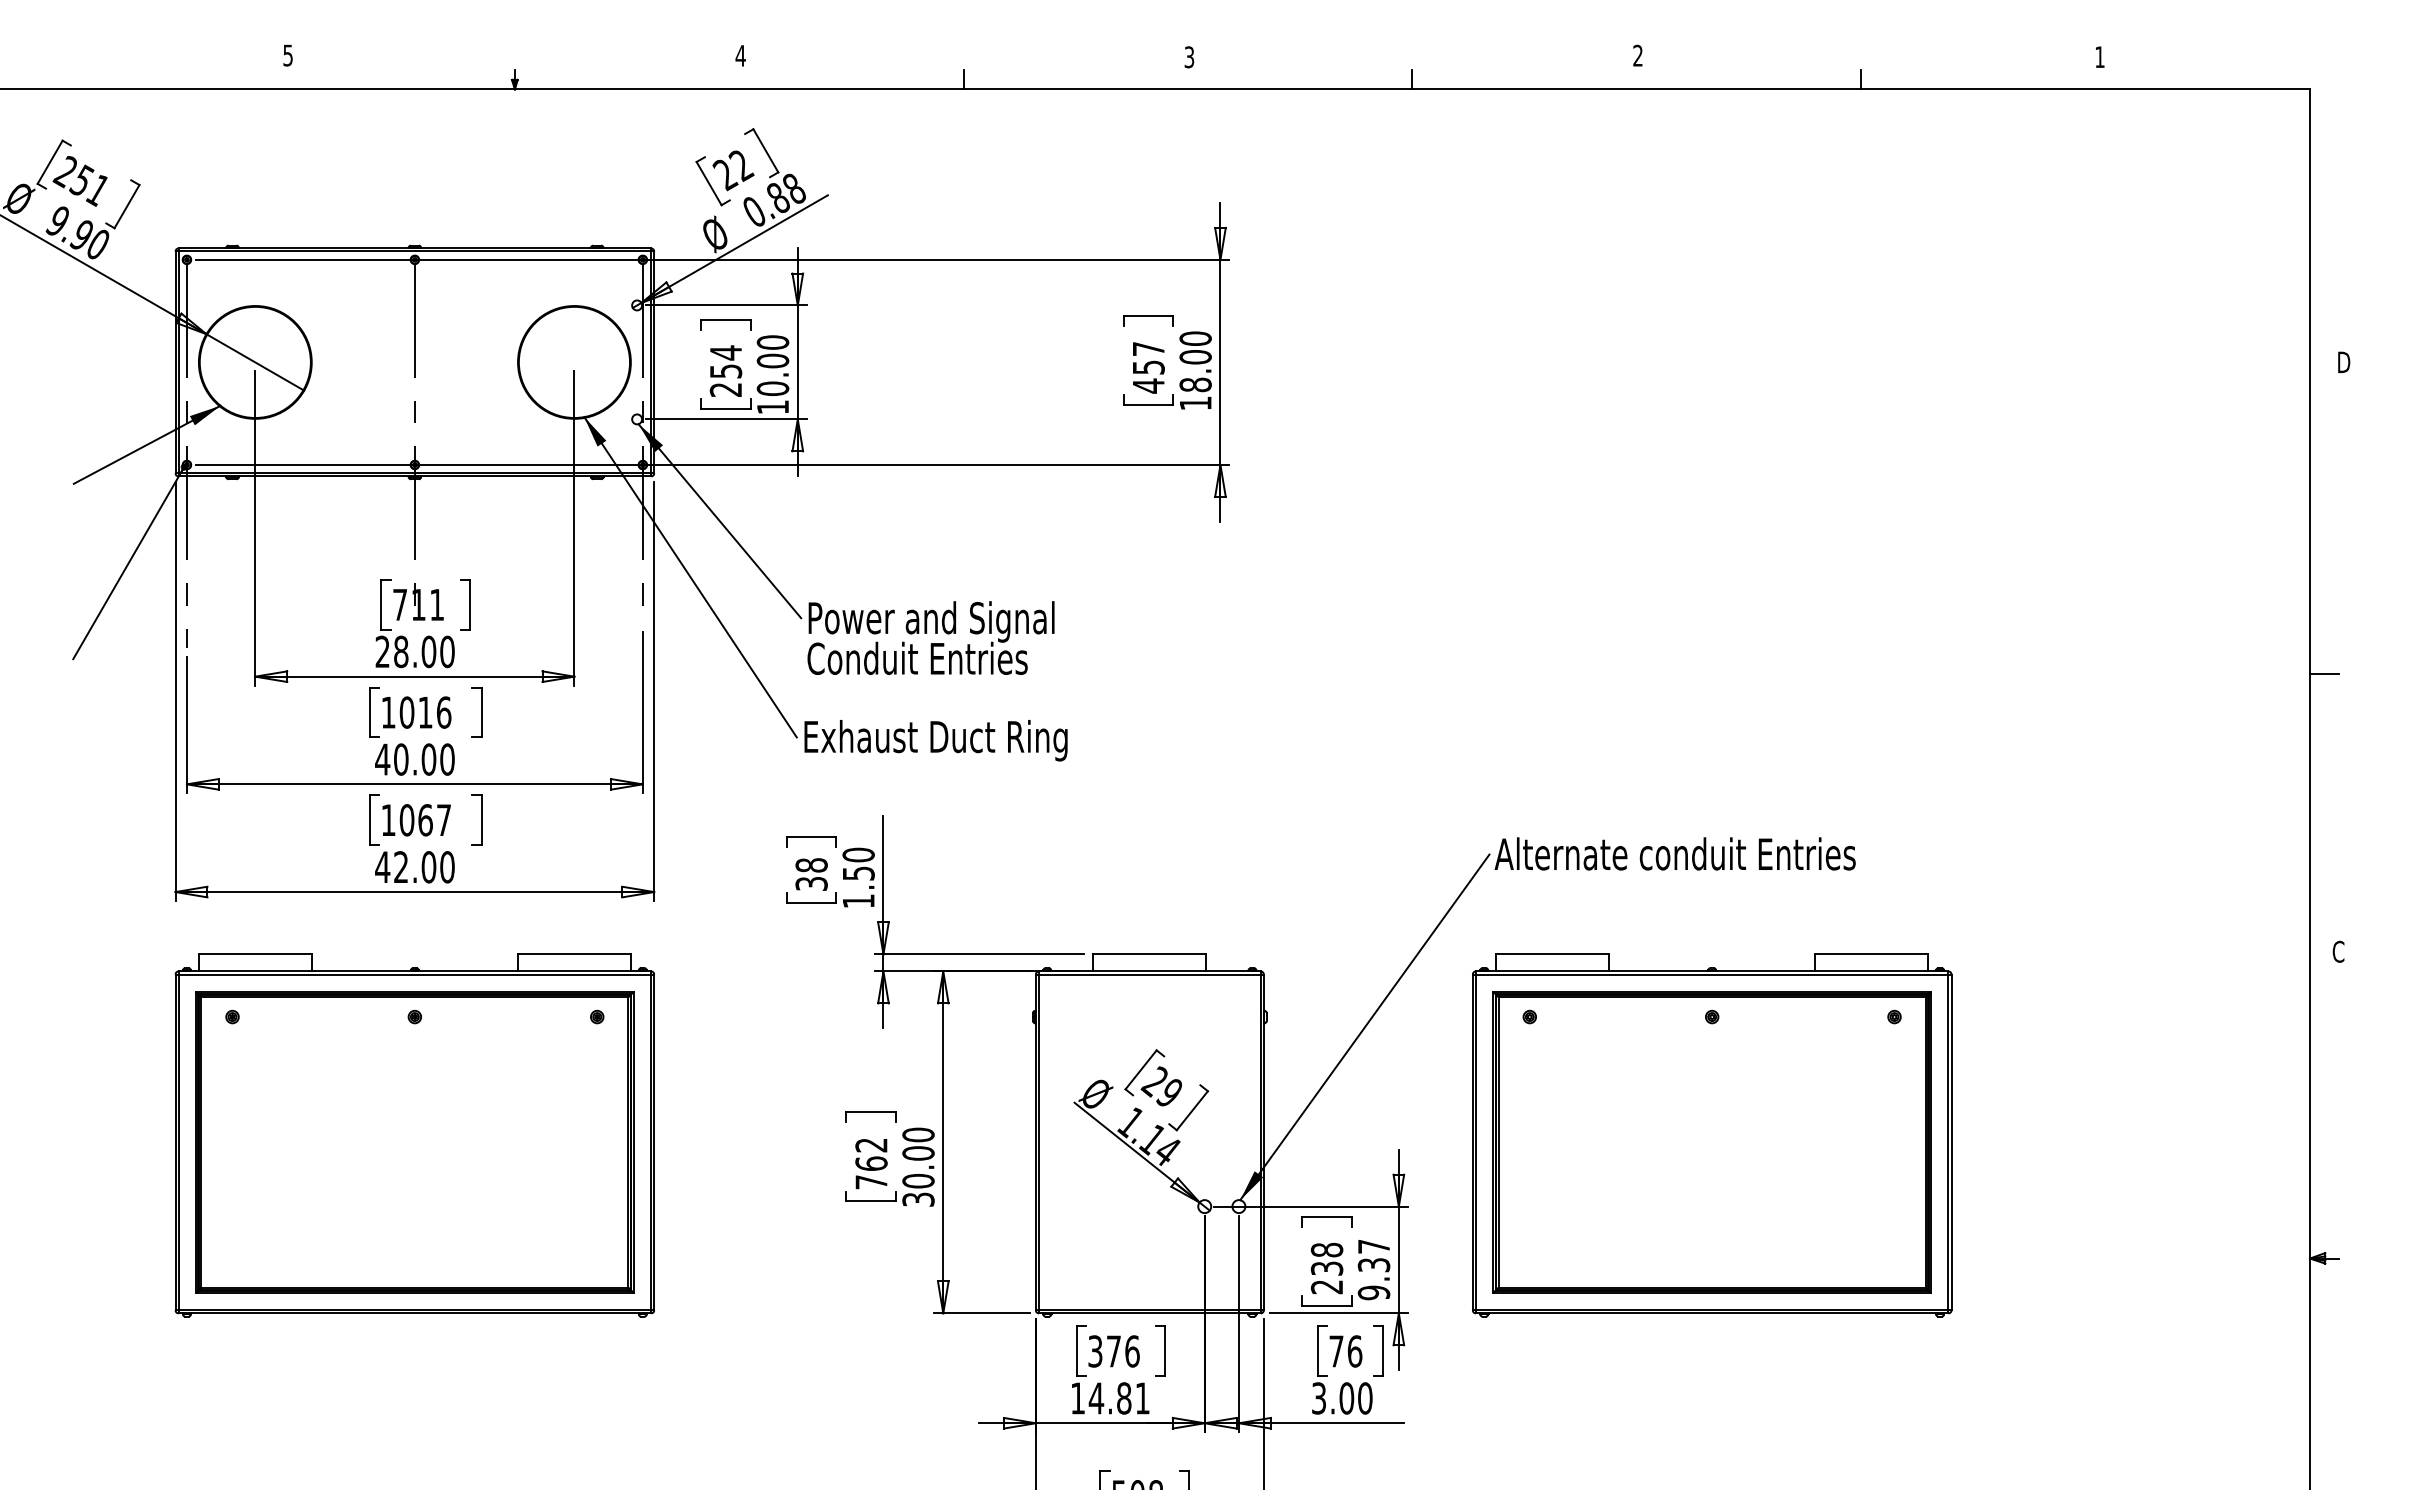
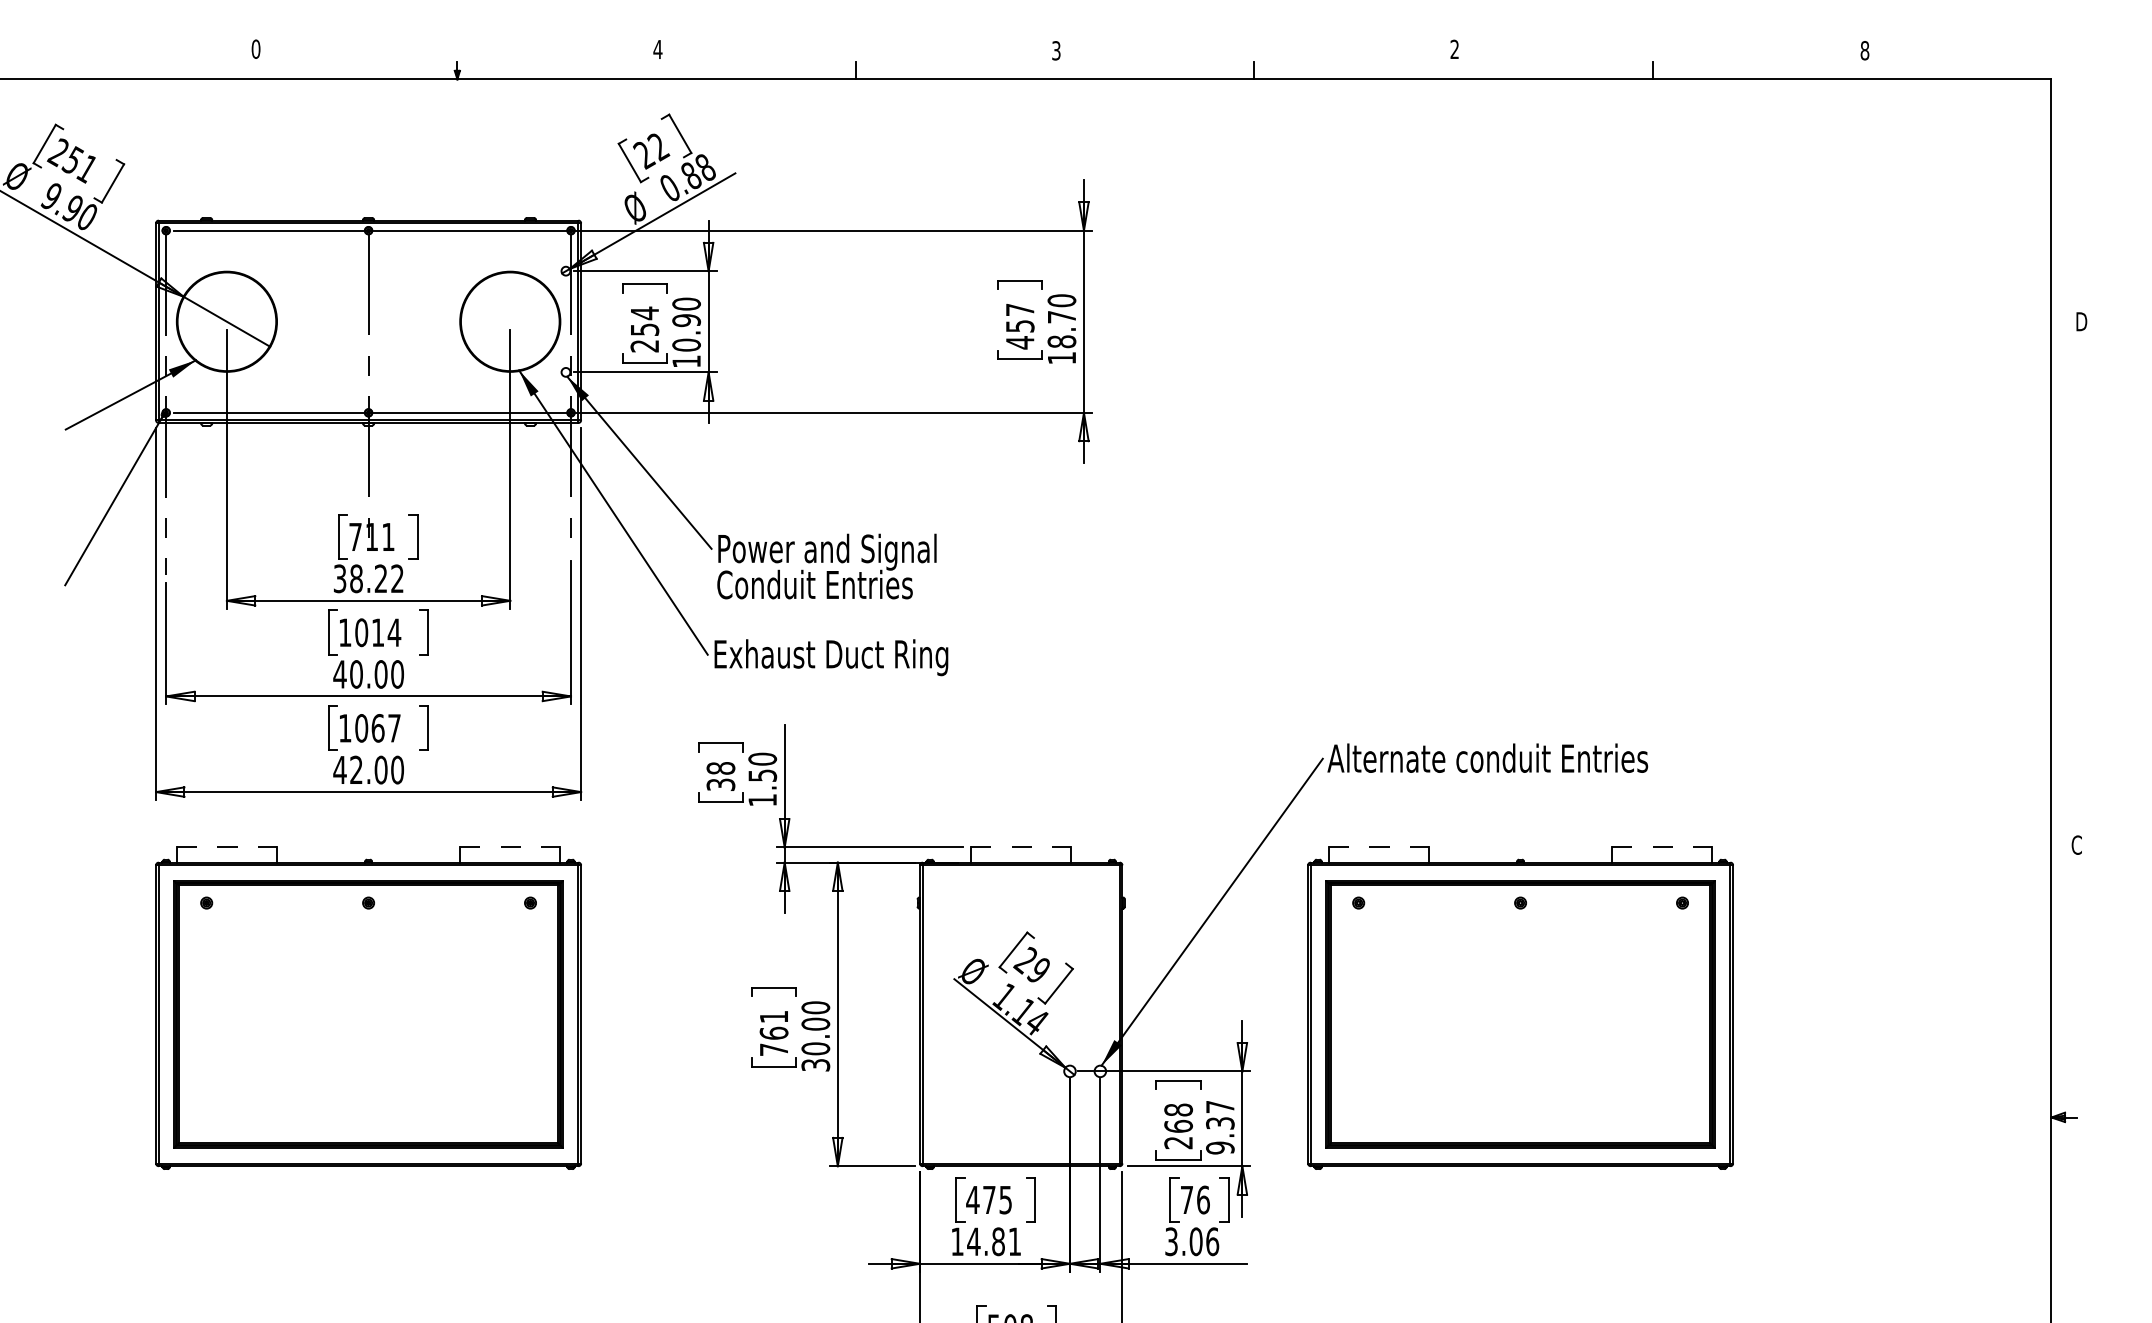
text: (288, 55) -> (256, 49), 5 -> 0
text: (2099, 57) -> (1864, 50), 1 -> 8
text: (1195, 357) -> (1061, 317), 18.00 -> 18.70
text: (773, 360) -> (687, 320), 10.00 -> 10.90
text: (414, 651) -> (368, 578), 28.00 -> 38.22
line: (2324, 674) -> (2064, 598), removed
text: (443, 712) -> (394, 632), 1016 -> 1014
line: (255, 954) -> (227, 847), solid -> dashed
line: (574, 954) -> (510, 847), solid -> dashed
line: (1150, 954) -> (1021, 847), solid -> dashed
line: (1553, 954) -> (1379, 847), solid -> dashed
line: (1872, 954) -> (1662, 847), solid -> dashed
text: (871, 1145) -> (774, 1017), 762 -> 761
text: (1326, 1268) -> (1178, 1126), 238 -> 268
text: (1113, 1351) -> (988, 1200), 376 -> 475
text: (1365, 1398) -> (1212, 1241), 3.00 -> 3.06

